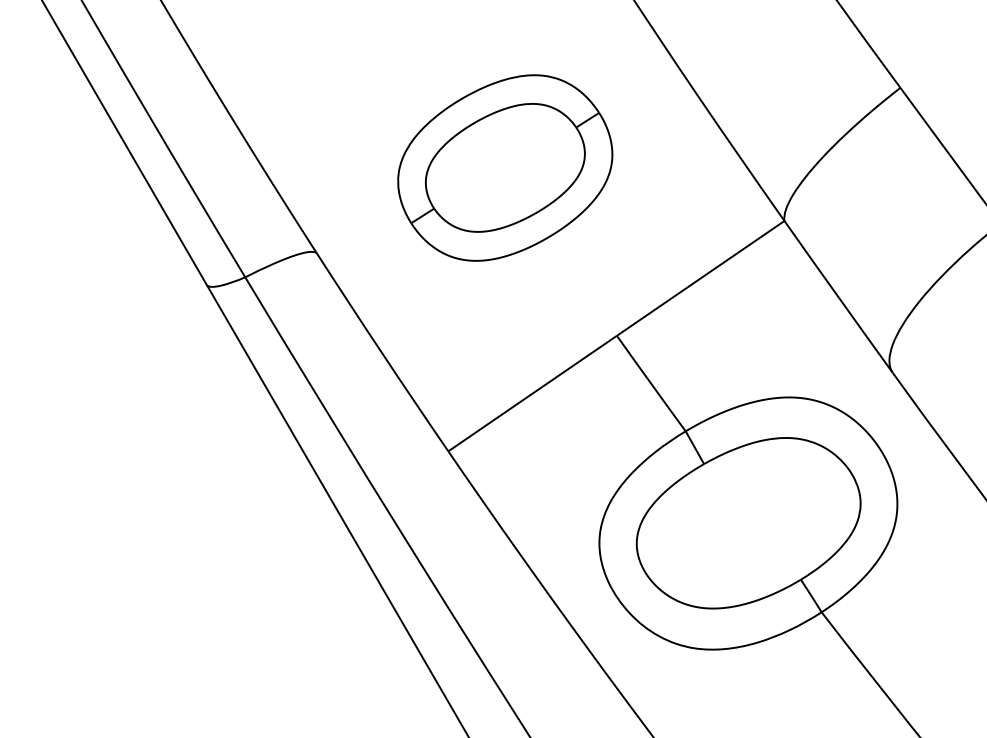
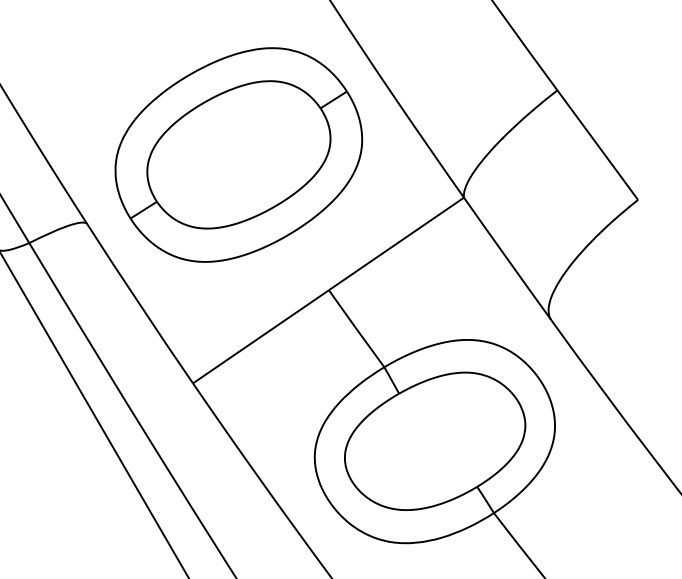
part: (505, 167) -> (239, 154), size x1.43

